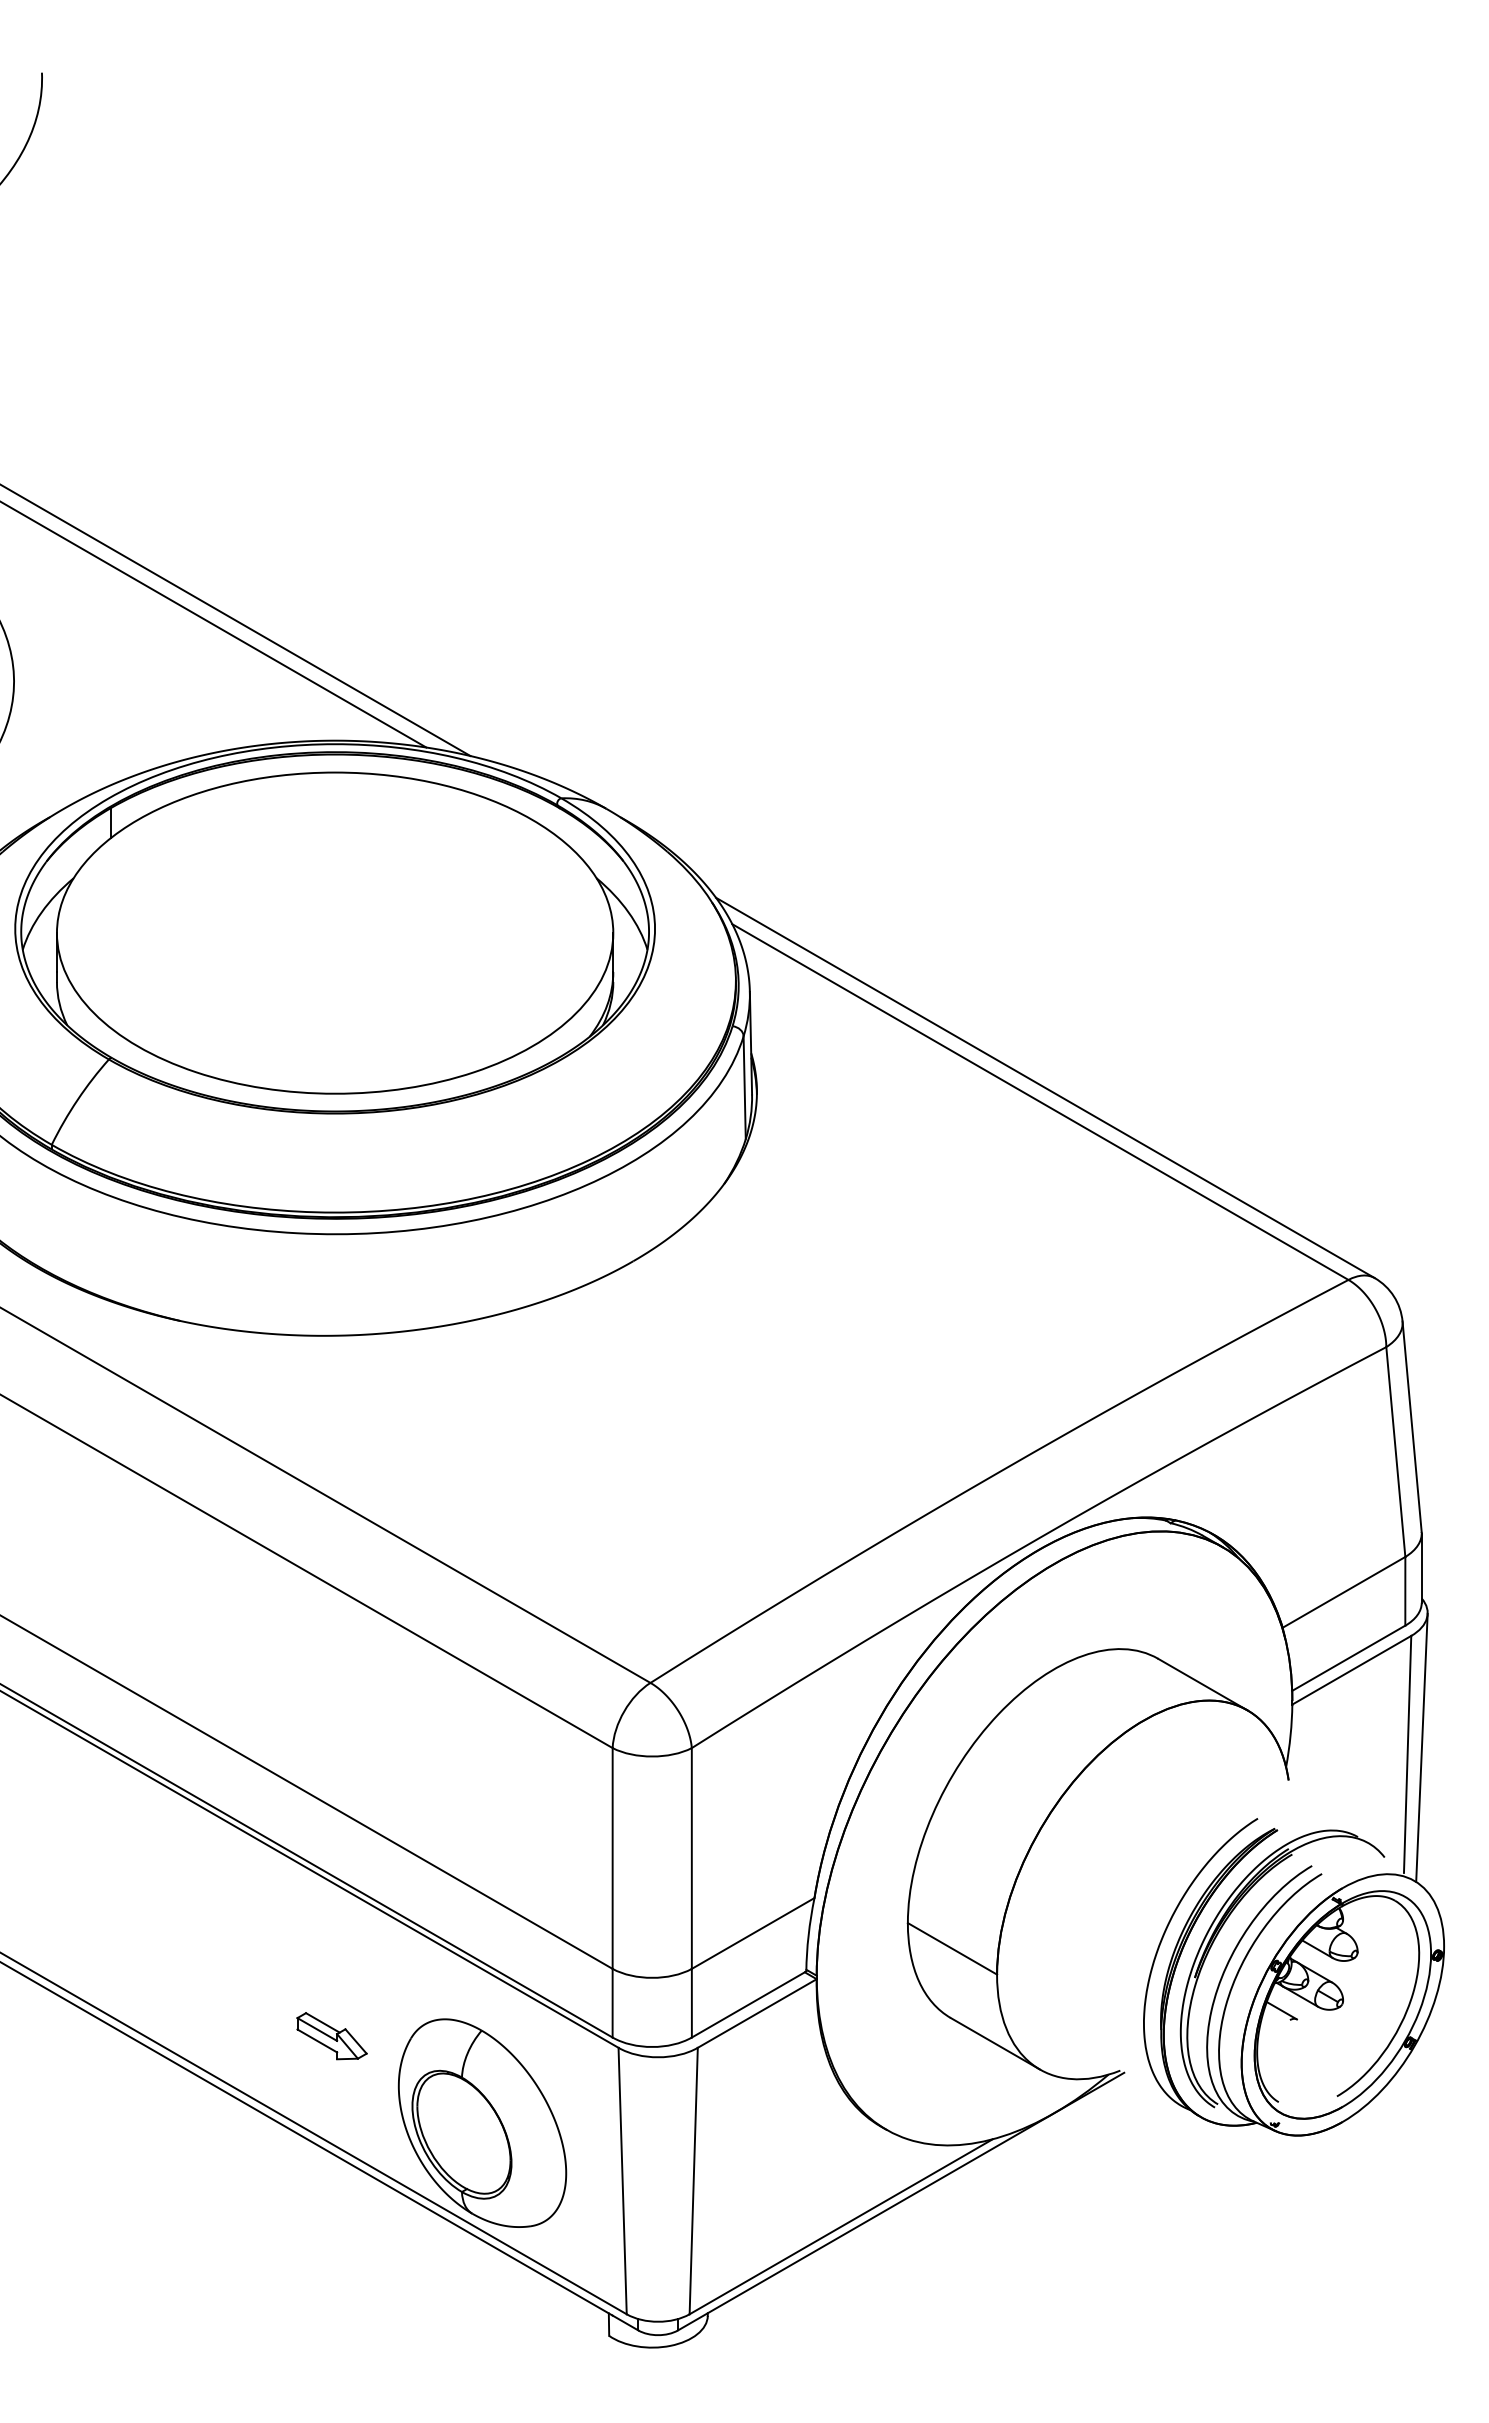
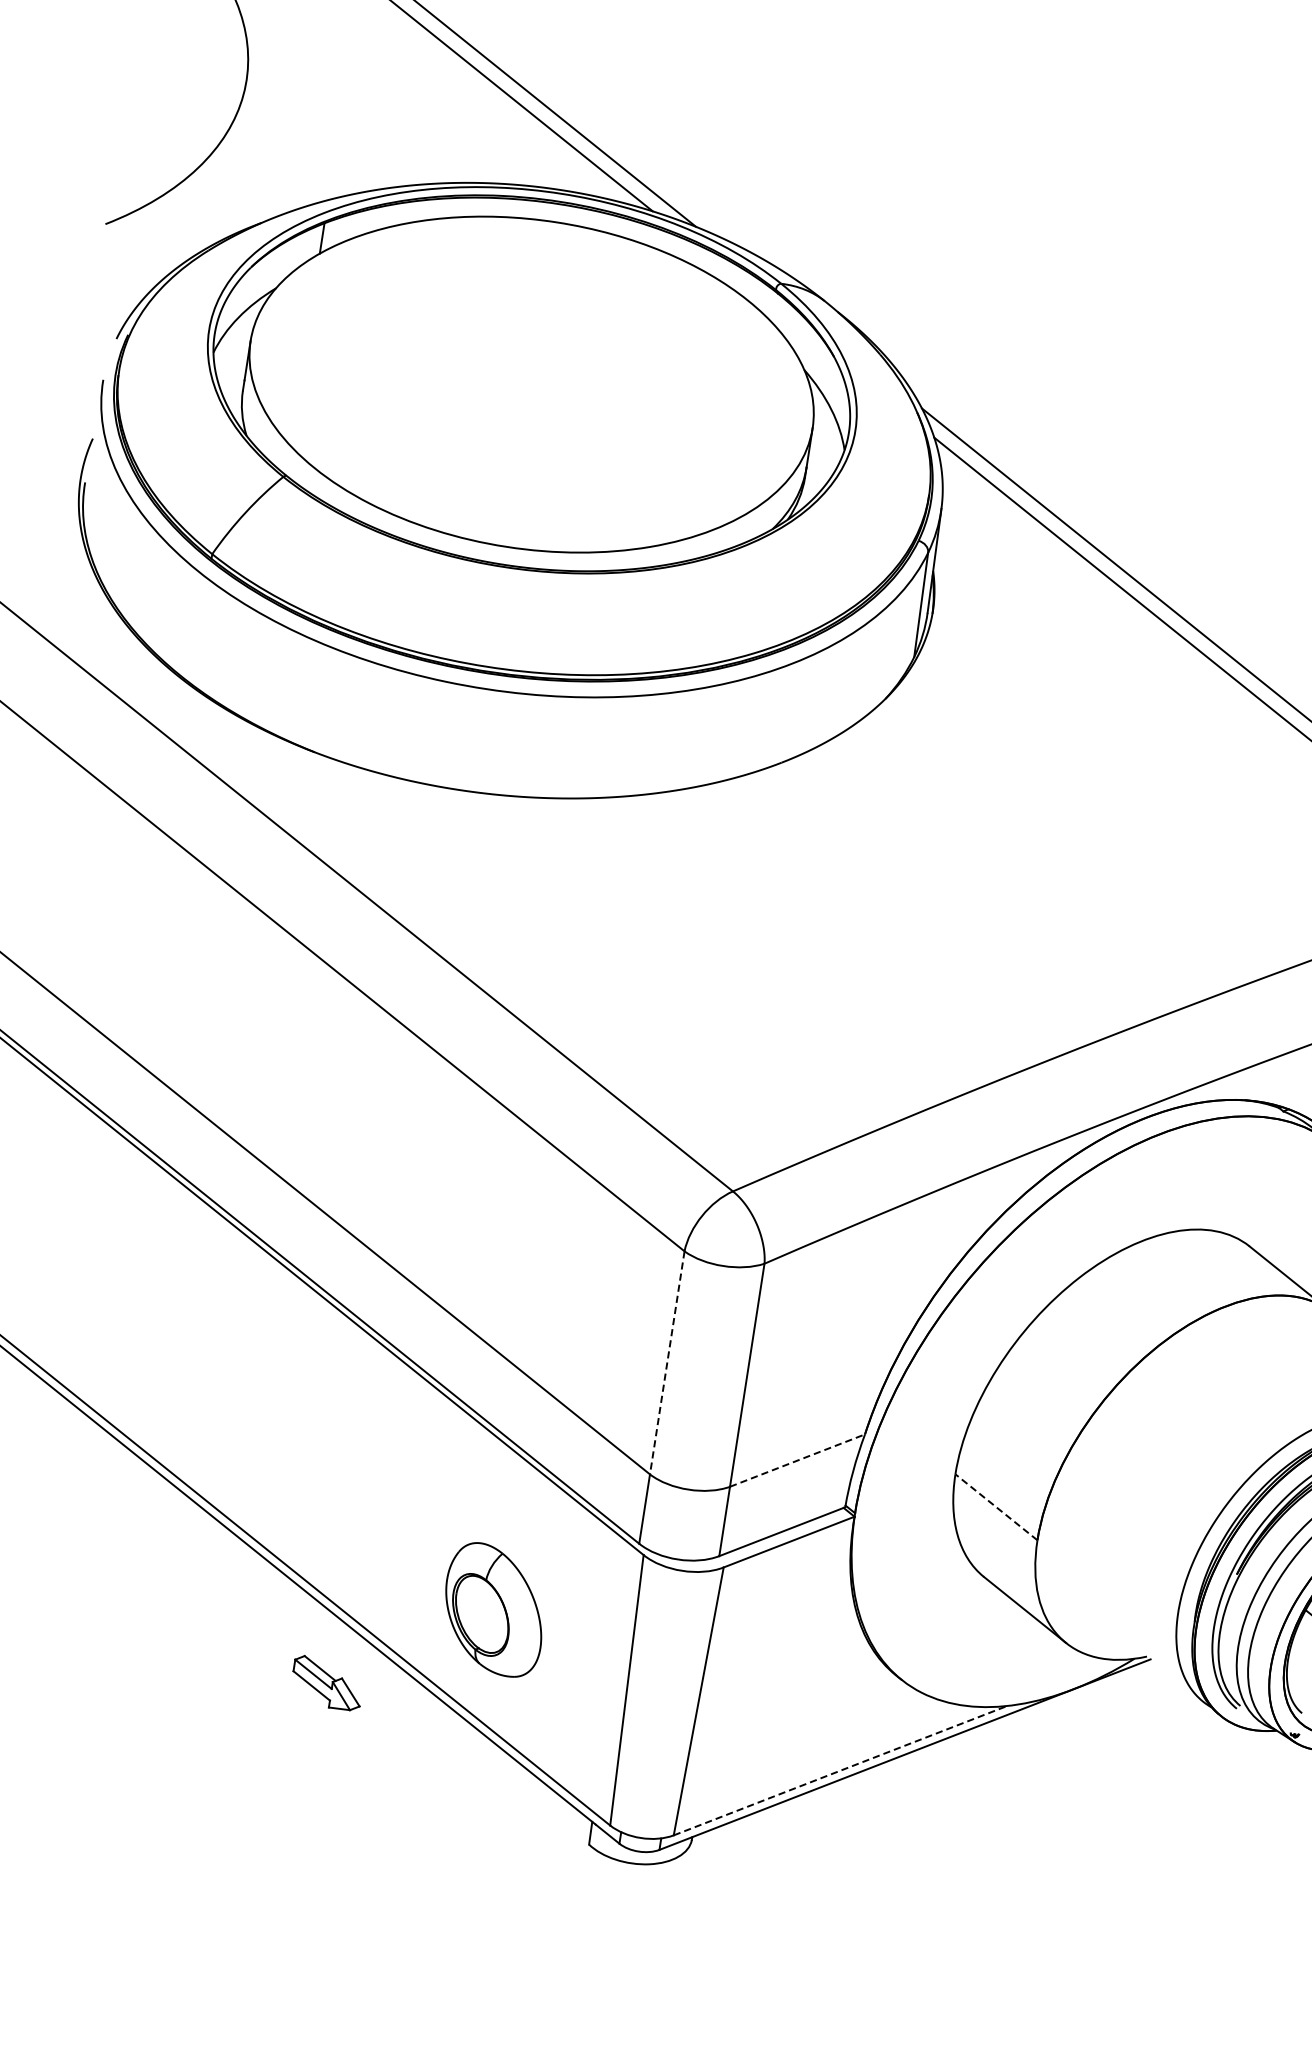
line: (612, 1859) -> (666, 1363), solid -> dashed
line: (753, 1933) -> (797, 1460), solid -> dashed
line: (952, 1948) -> (996, 1506), solid -> dashed
part: (331, 2036) -> (326, 1683), moved
part: (482, 2122) -> (494, 1609), size x0.6
line: (841, 2226) -> (840, 1770), solid -> dashed

